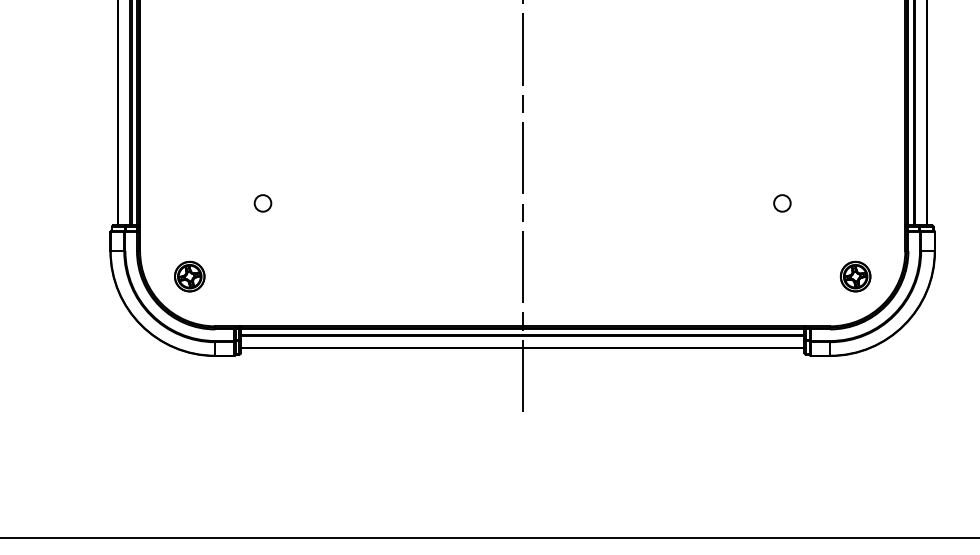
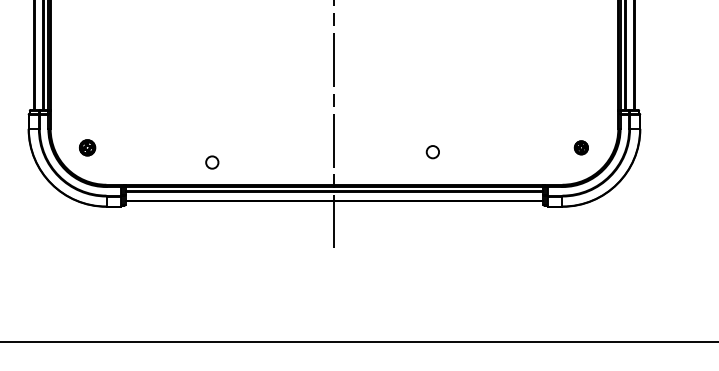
circle: (262, 203) -> (211, 162), moved
circle: (782, 203) -> (432, 152), moved
part: (189, 276) -> (87, 147), size x0.7
part: (855, 276) -> (581, 147), size x0.6

